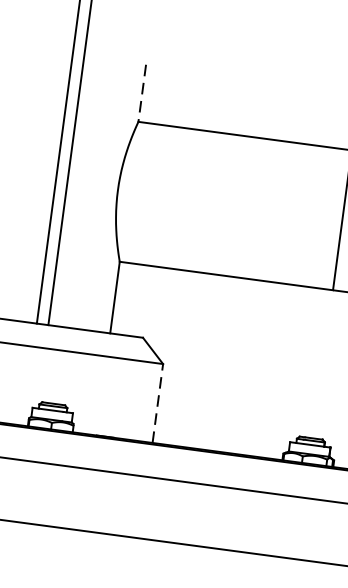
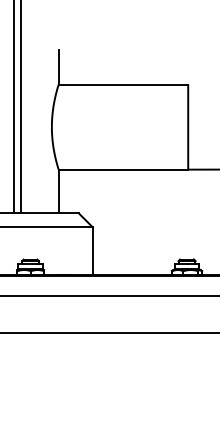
line: (141, 93) -> (58, 67), dashed -> solid
line: (157, 403) -> (92, 251), dashed -> solid

